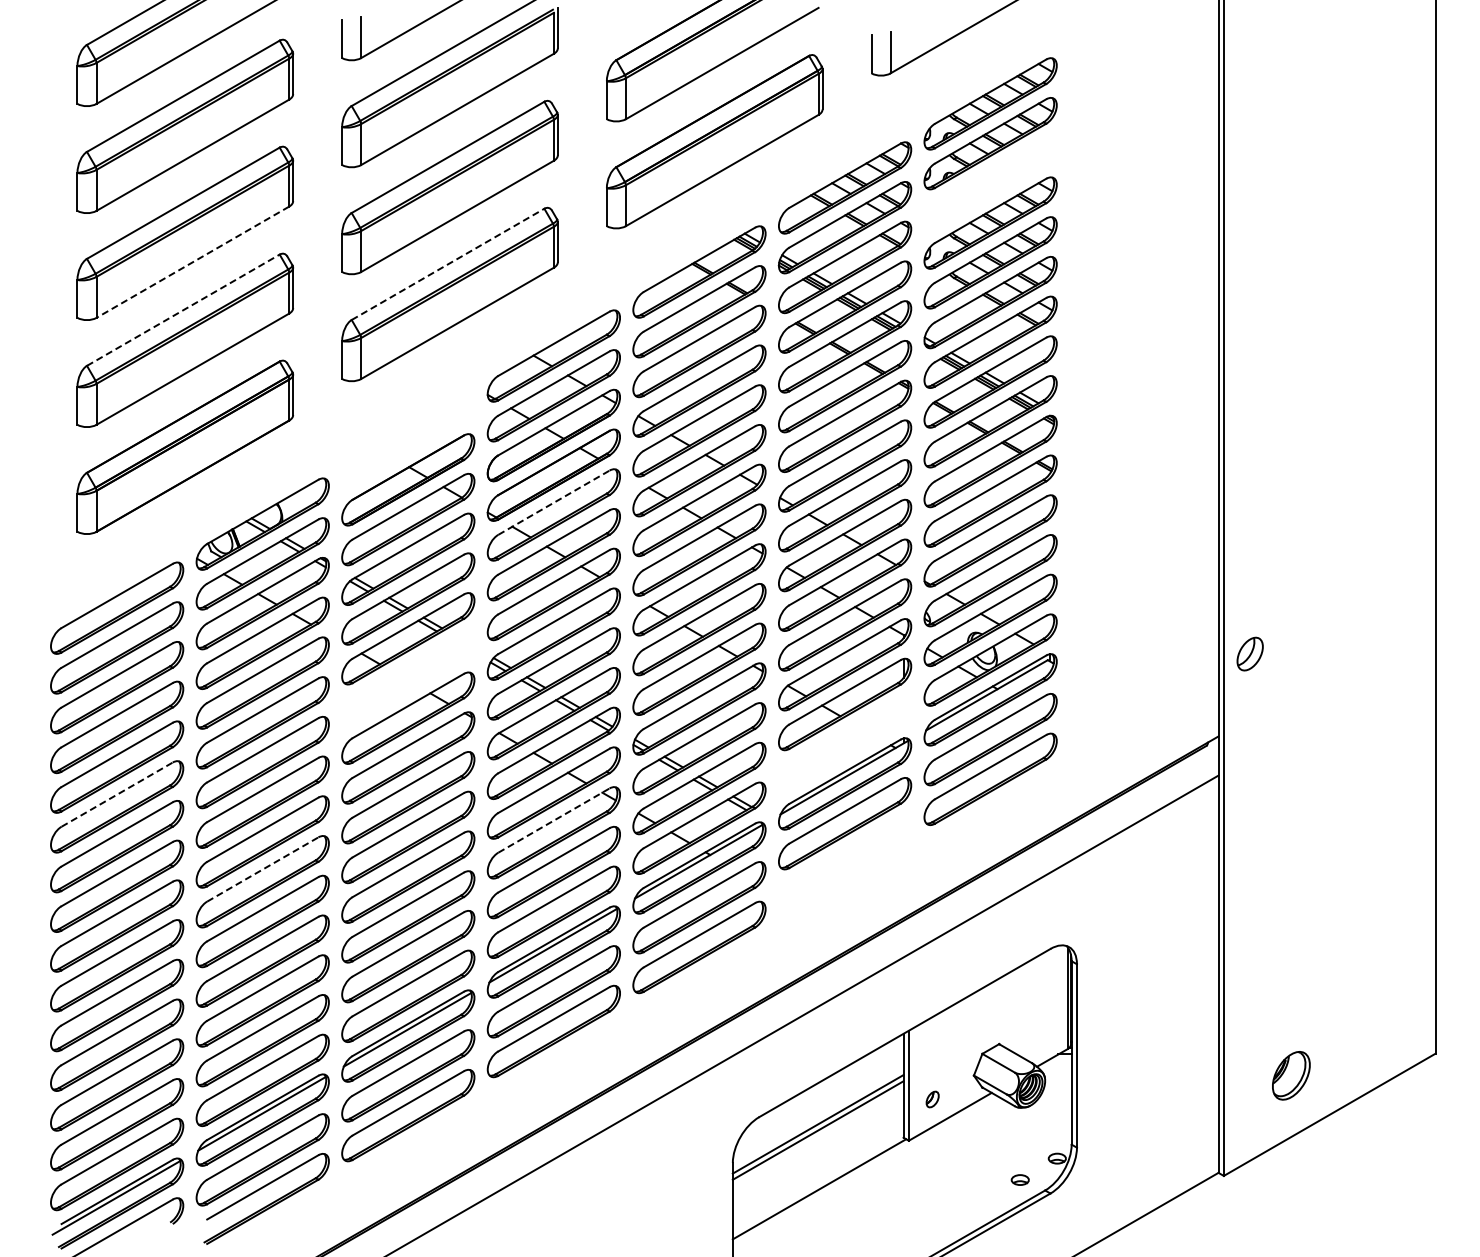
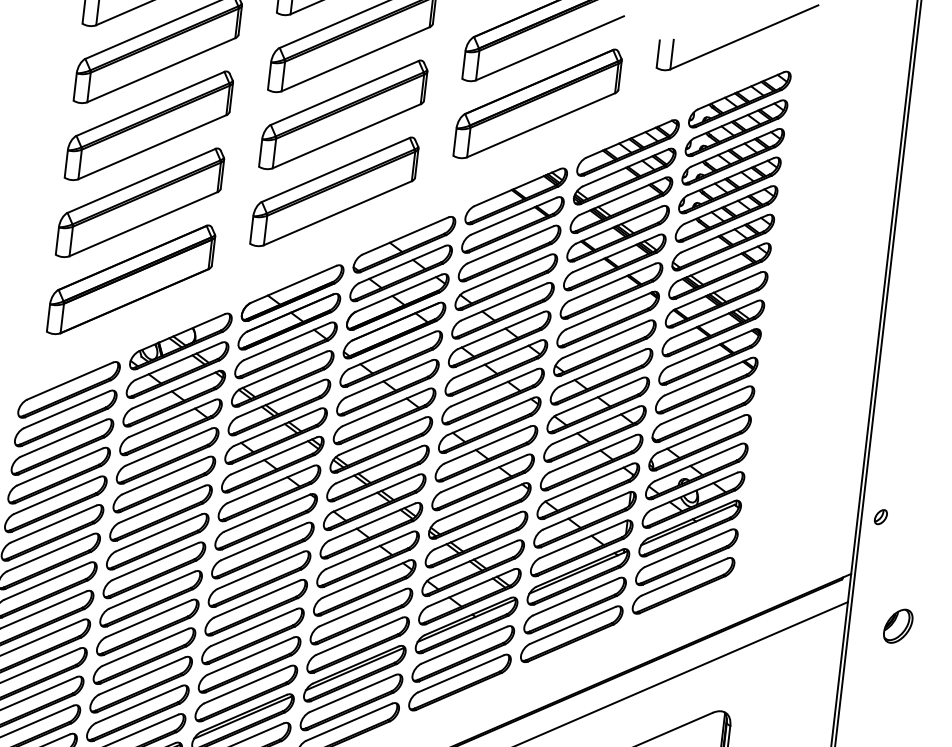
part: (990, 182) -> (733, 156), added
line: (192, 262) -> (152, 147), dashed -> solid
line: (448, 264) -> (336, 170), dashed -> solid
line: (183, 309) -> (141, 180), dashed -> solid
part: (408, 439) -> (292, 292), added
line: (554, 502) -> (392, 350), dashed -> solid
part: (1250, 653) -> (881, 516), size x0.62
part: (408, 678) -> (272, 464), added
part: (845, 743) -> (582, 547), added
line: (117, 794) -> (53, 524), dashed -> solid
part: (1291, 800) -> (898, 626), added
line: (554, 820) -> (366, 579), dashed -> solid
part: (845, 863) -> (572, 634), added
line: (263, 869) -> (152, 590), dashed -> solid

